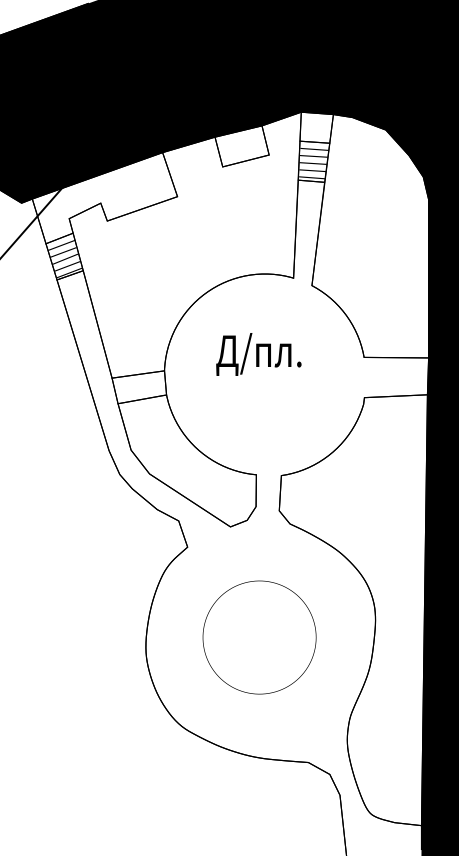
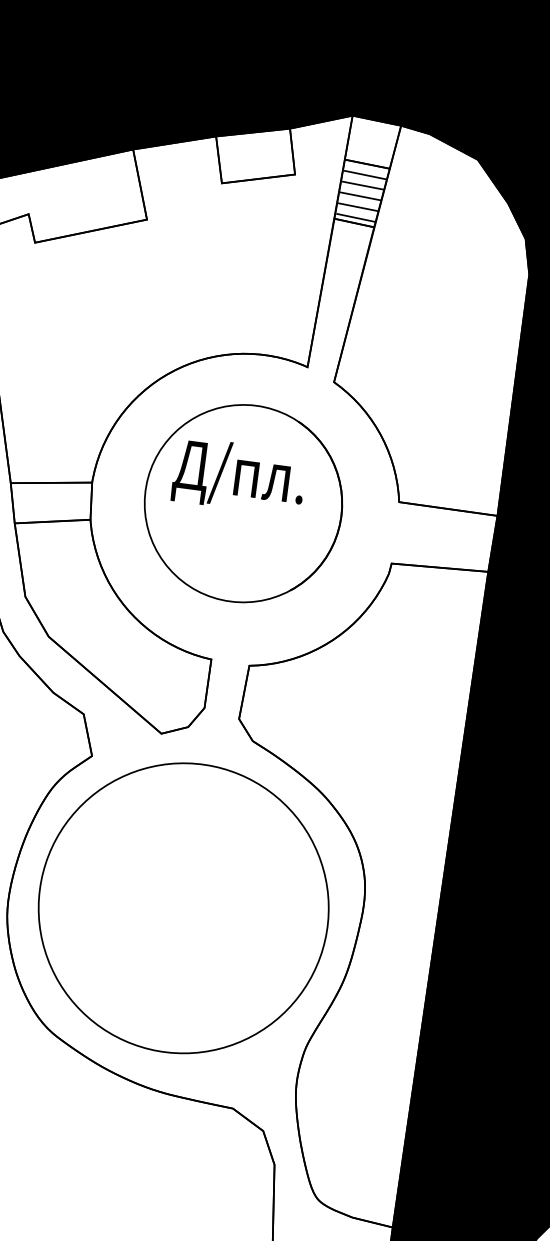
part: (263, 371) -> (242, 503), added
part: (259, 637) -> (183, 908), size x1.67

